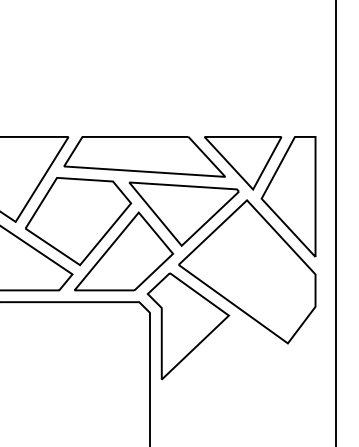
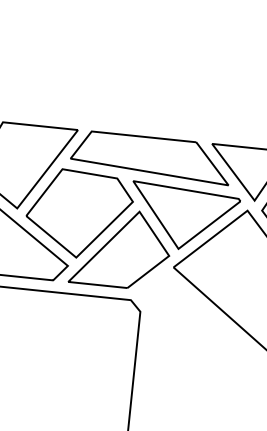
part: (188, 326) -> (176, 329), removed

